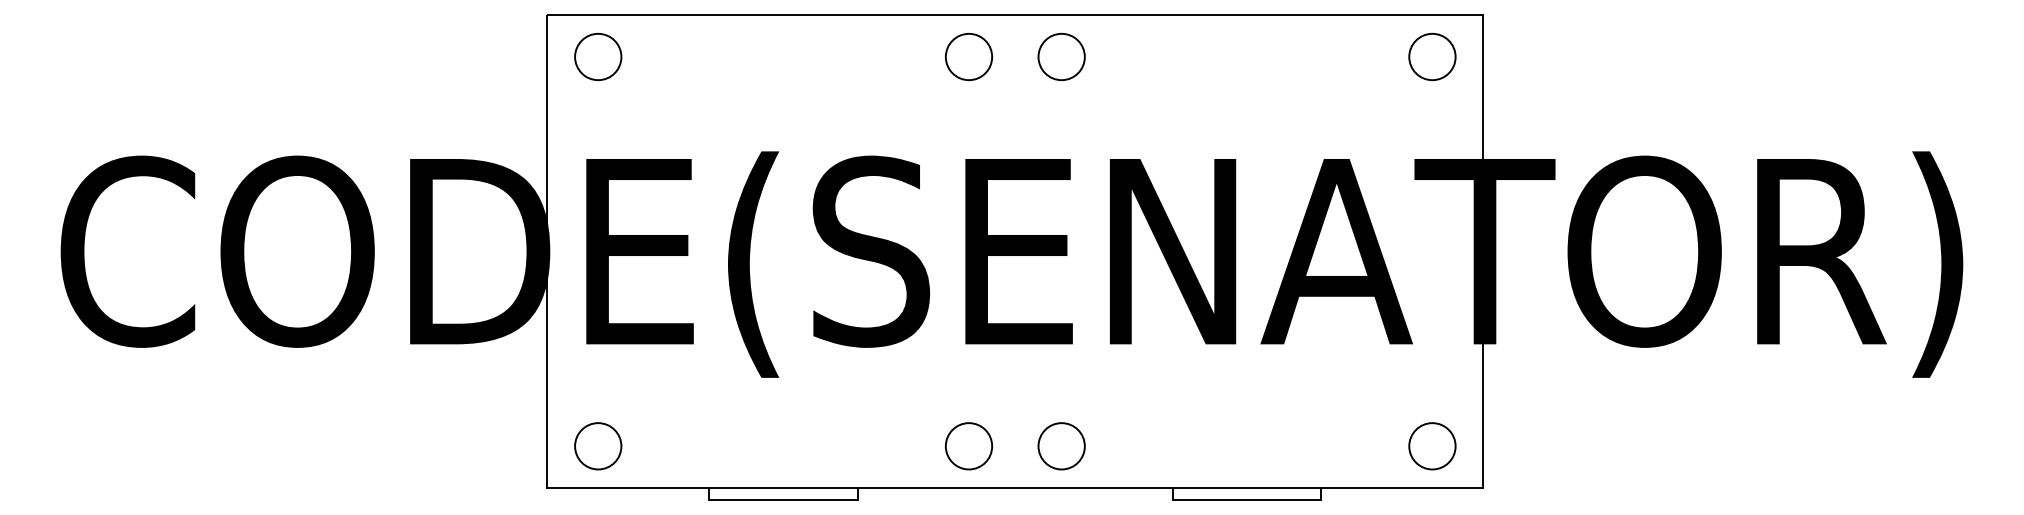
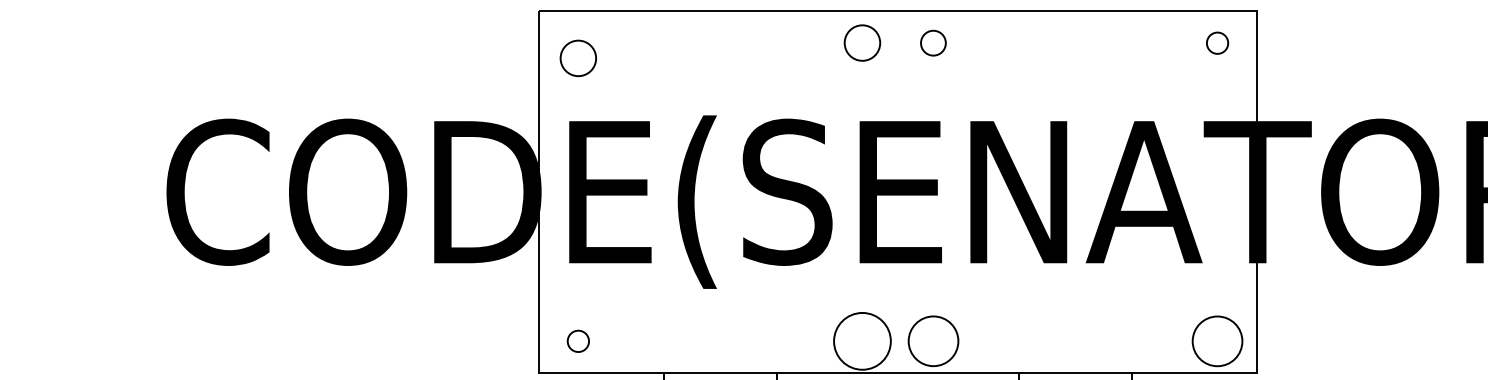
circle: (598, 57) -> (578, 58), moved
circle: (1061, 57) -> (933, 43), size x0.7
circle: (1432, 57) -> (1217, 43), size x0.6
circle: (598, 446) -> (578, 341), size x0.6
circle: (968, 446) -> (862, 341), size x1.6
circle: (1061, 446) -> (933, 341), size x1.4
circle: (1432, 446) -> (1217, 341), size x1.4

